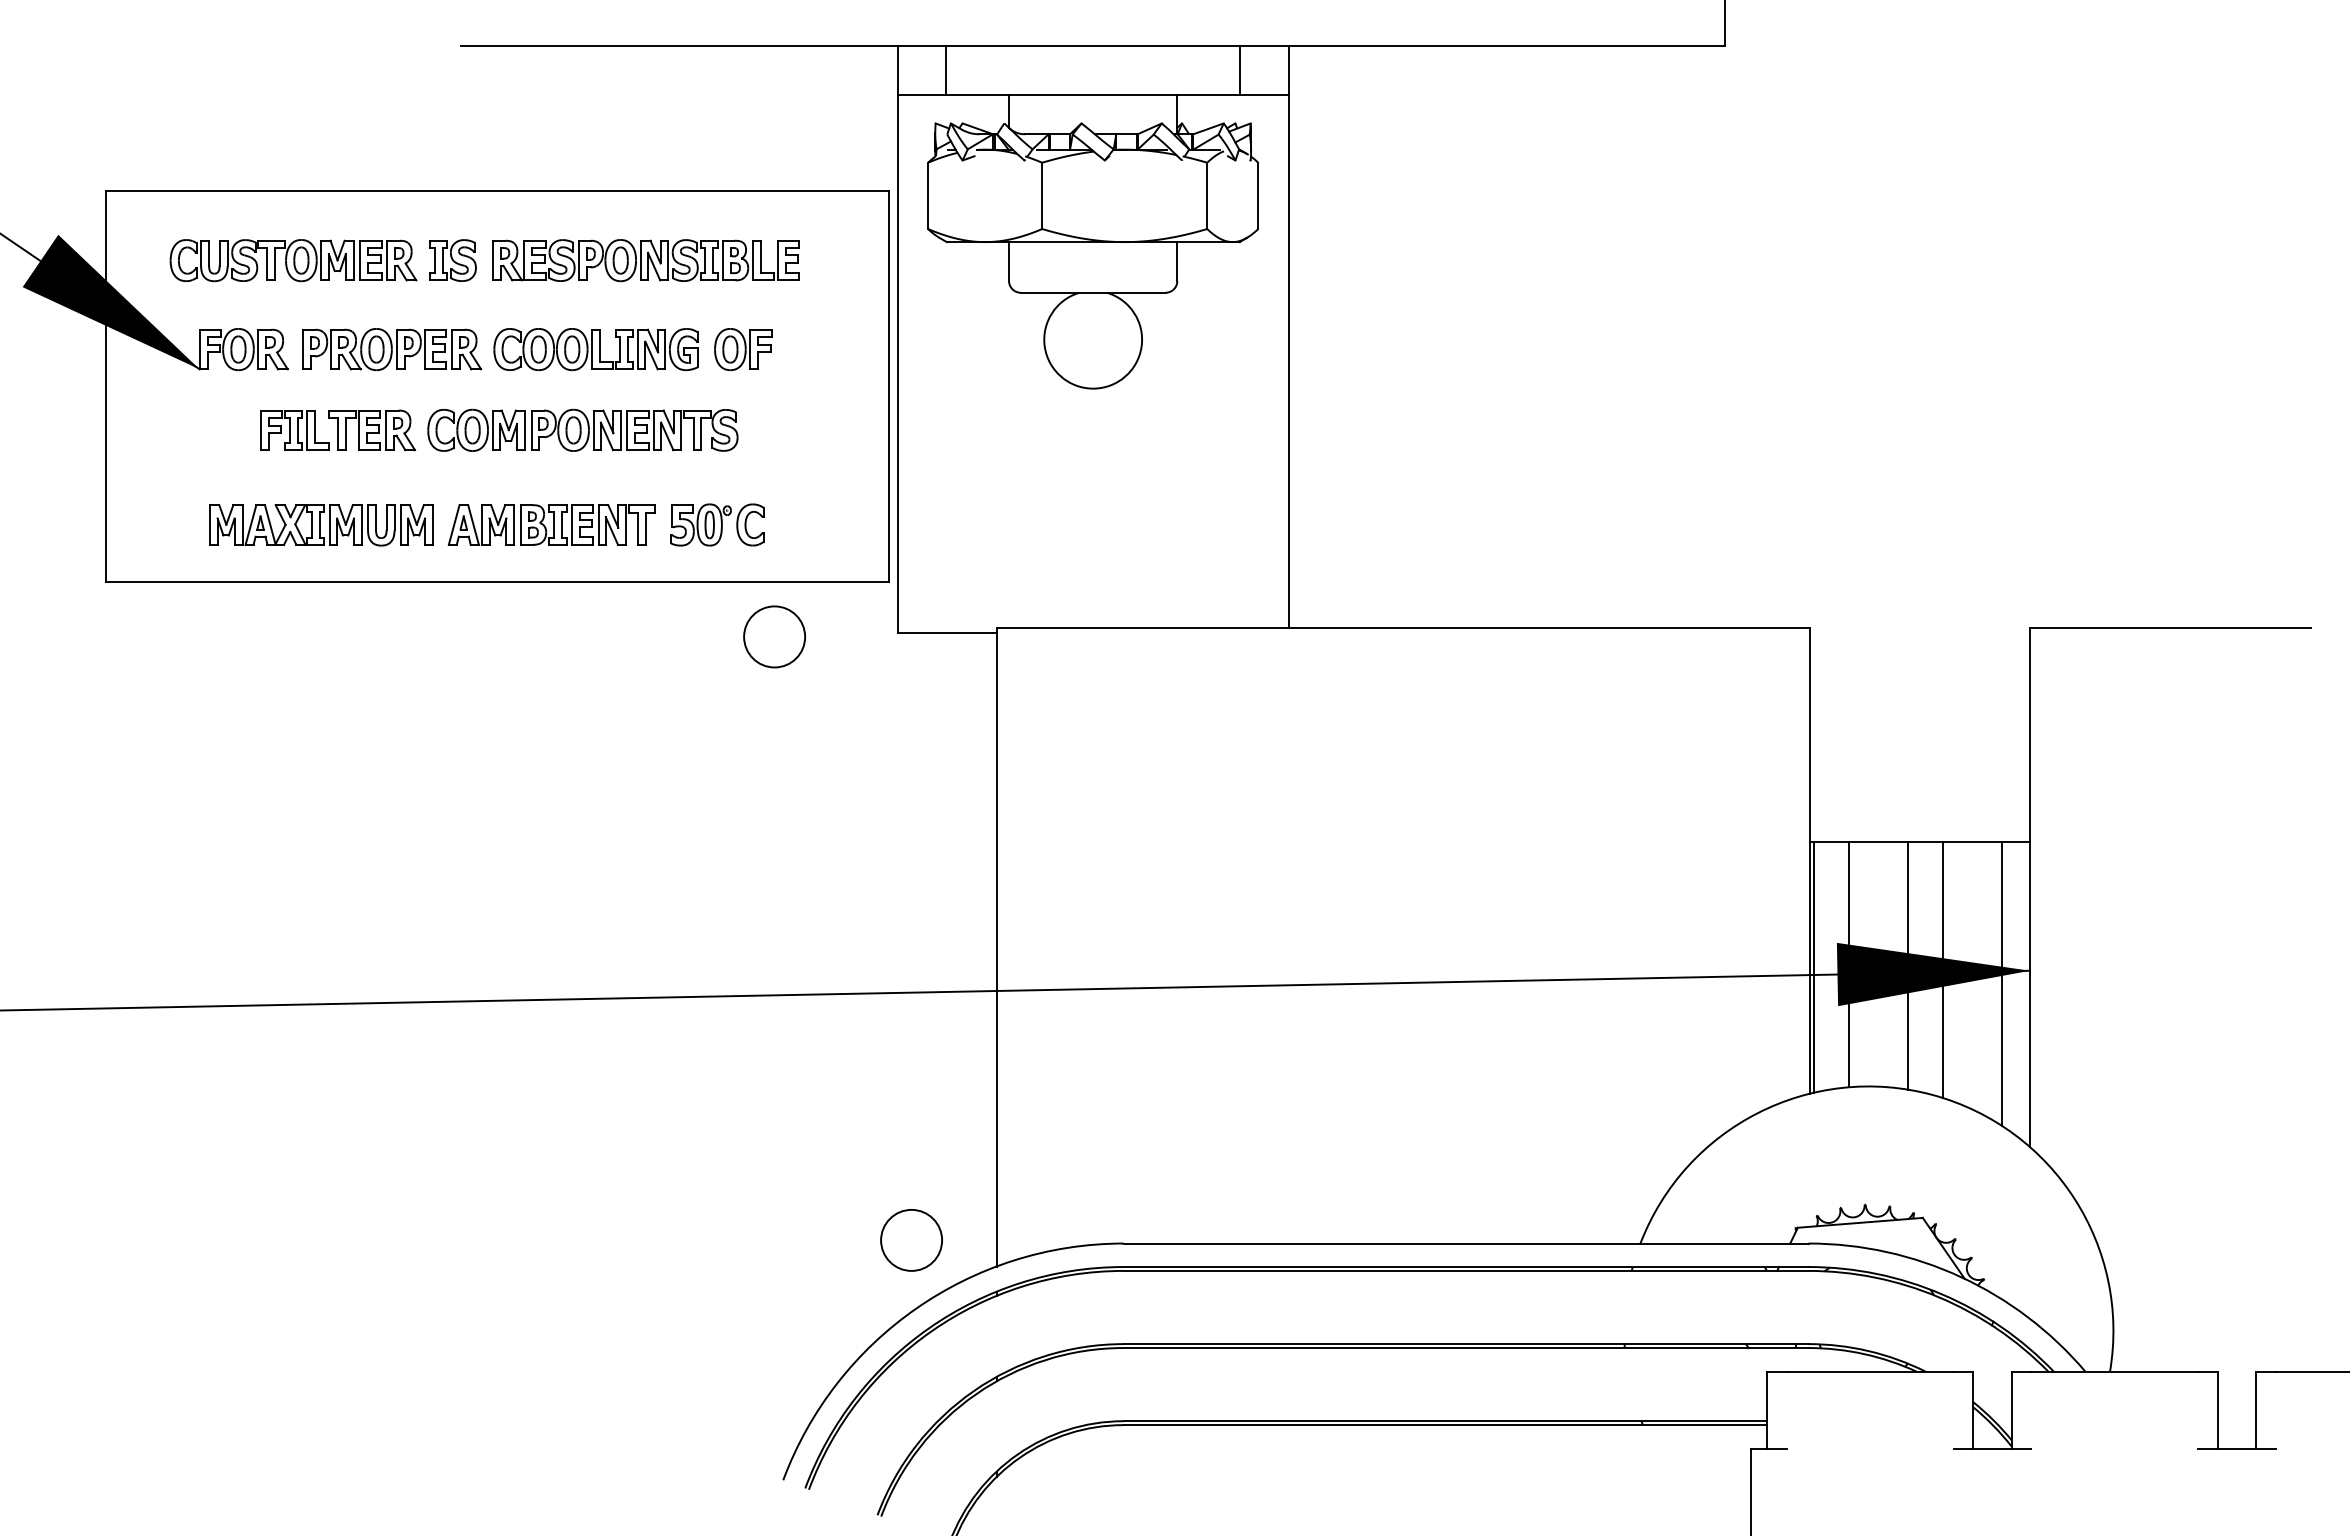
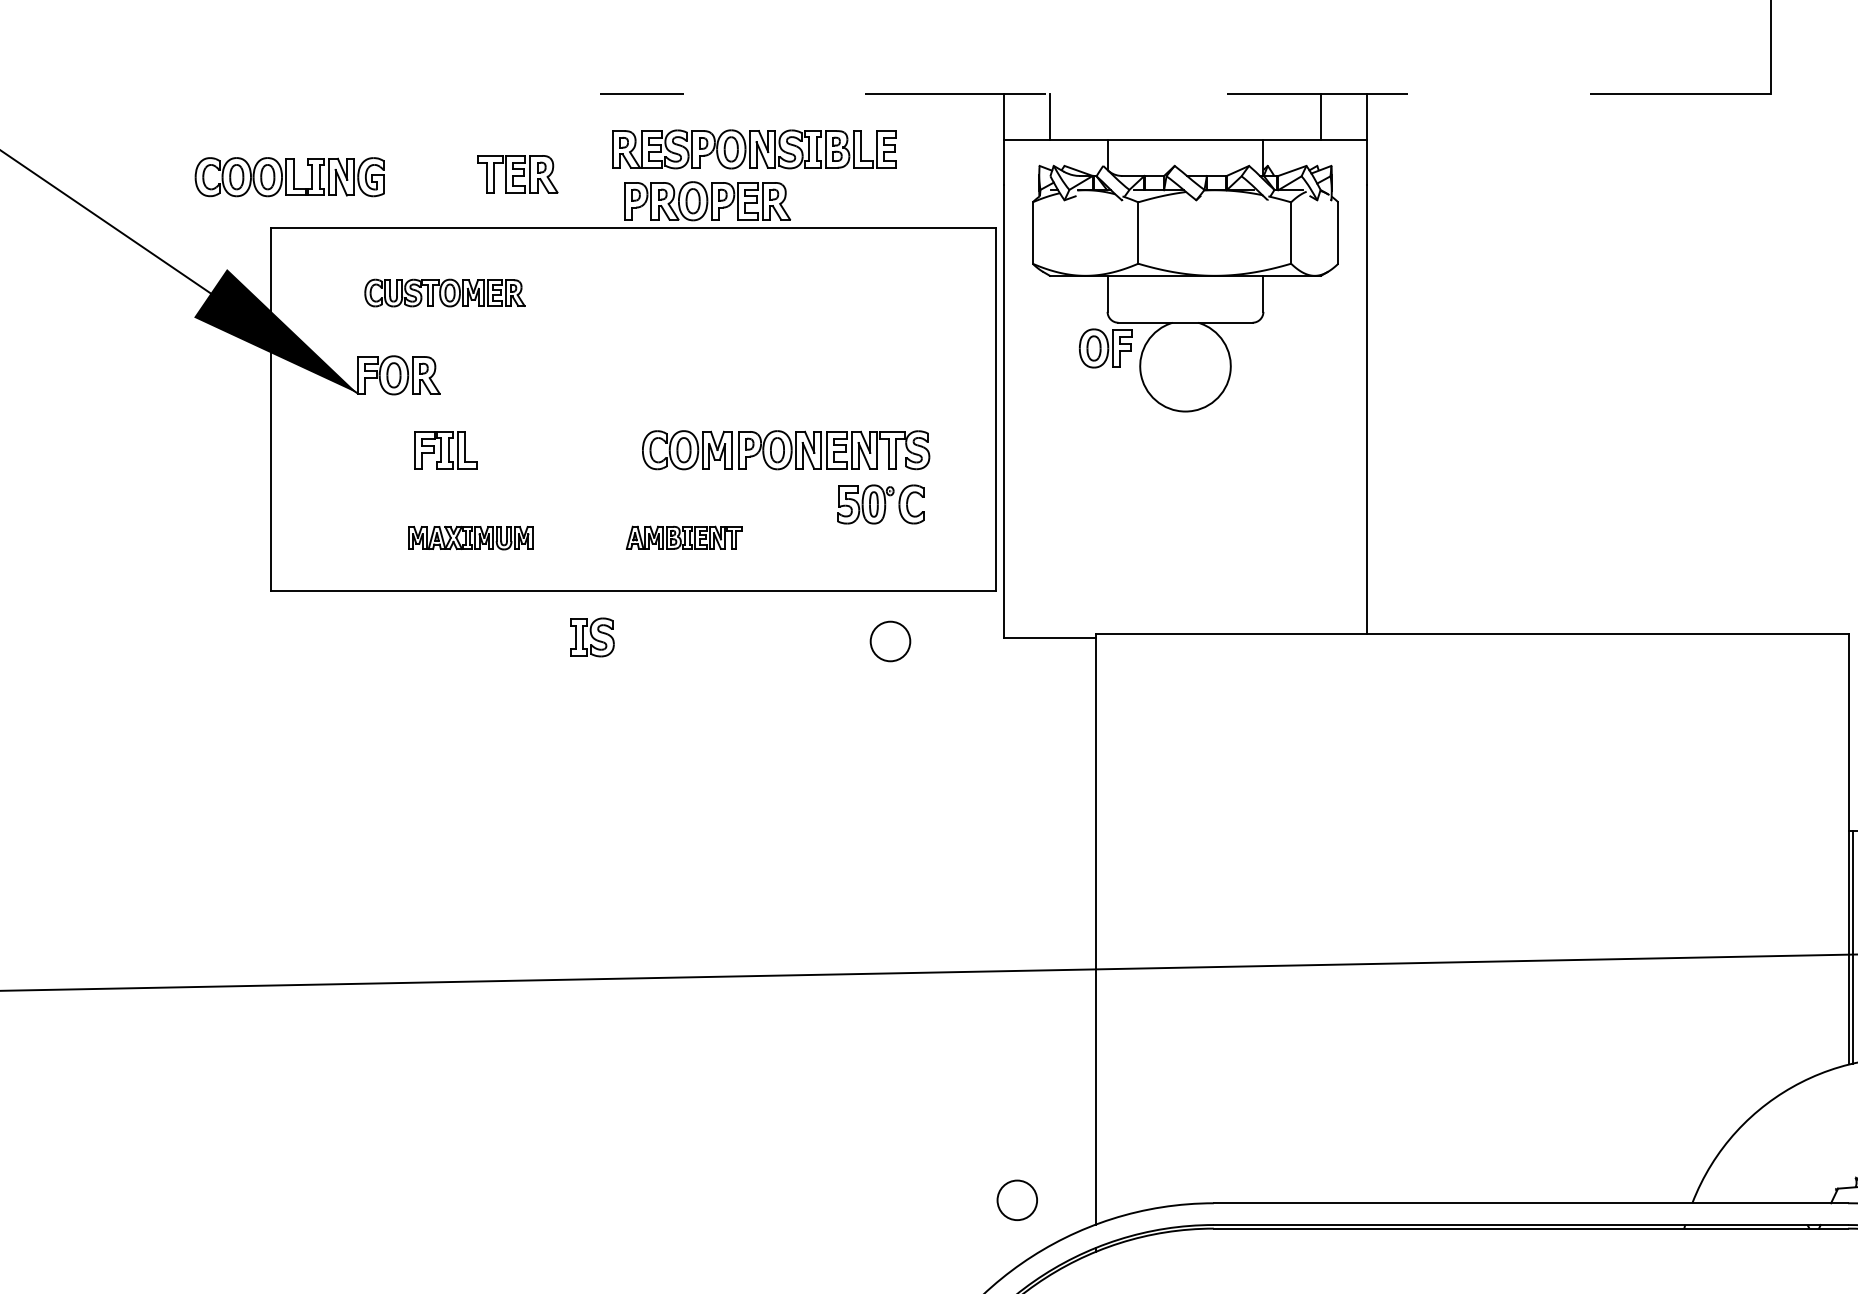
line: (1092, 46) -> (1184, 94), solid -> dashed
part: (293, 260) -> (444, 292), size x0.7
part: (452, 260) -> (592, 637), moved
part: (645, 260) -> (754, 149), moved
part: (392, 349) -> (707, 201), moved
part: (595, 349) -> (289, 177), moved
part: (743, 349) -> (1106, 348), moved
part: (582, 429) -> (785, 449), moved
part: (372, 430) -> (518, 174), moved
part: (551, 524) -> (683, 537), size x0.6
part: (717, 524) -> (881, 504), moved
part: (321, 525) -> (470, 538), size x0.6
circle: (774, 636) -> (890, 641), size x0.7
circle: (911, 1239) -> (1017, 1199), size x0.7

